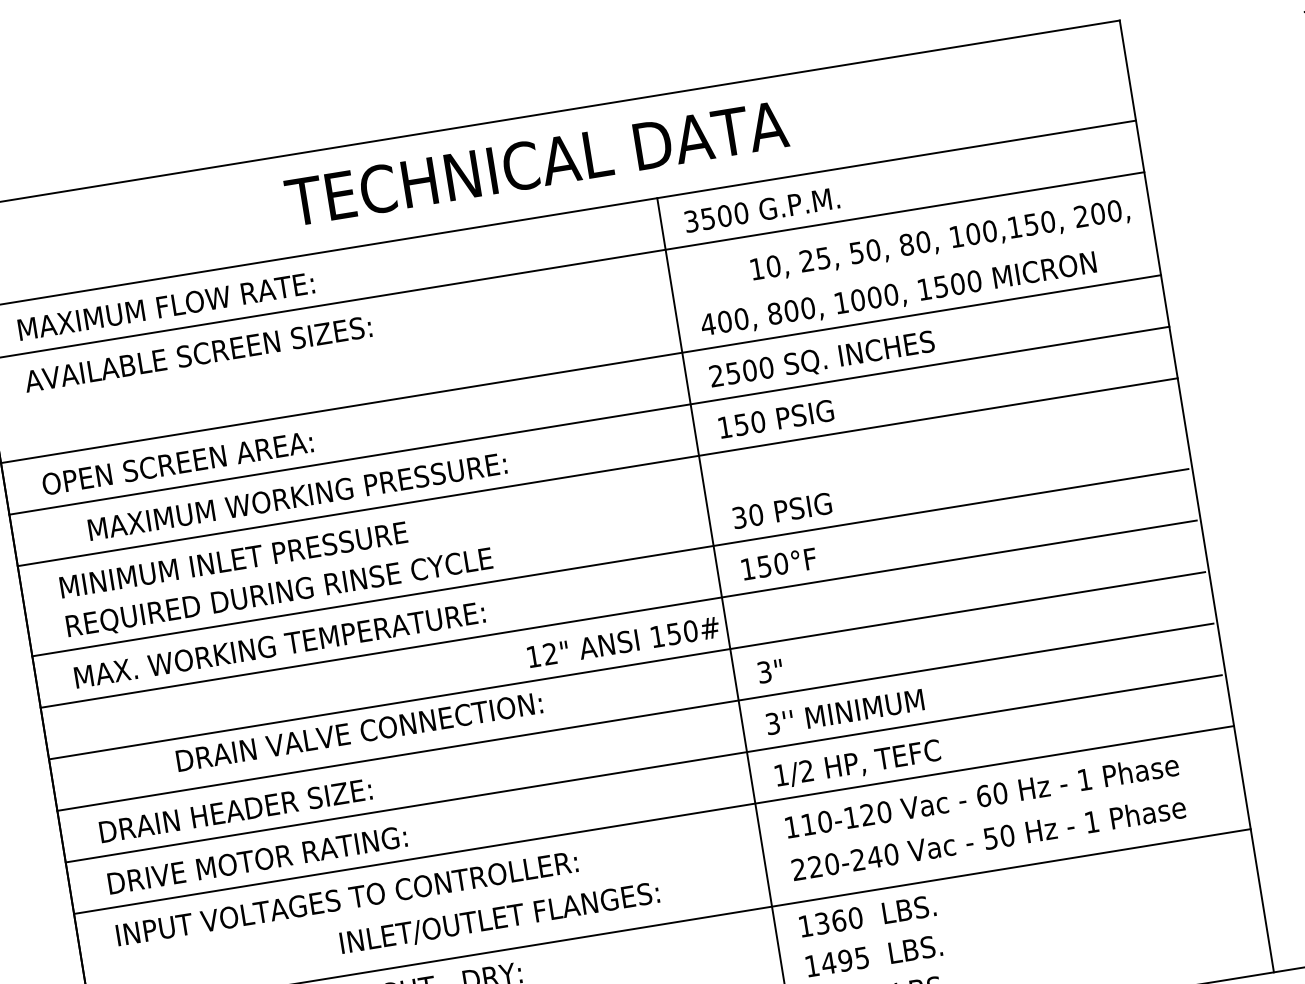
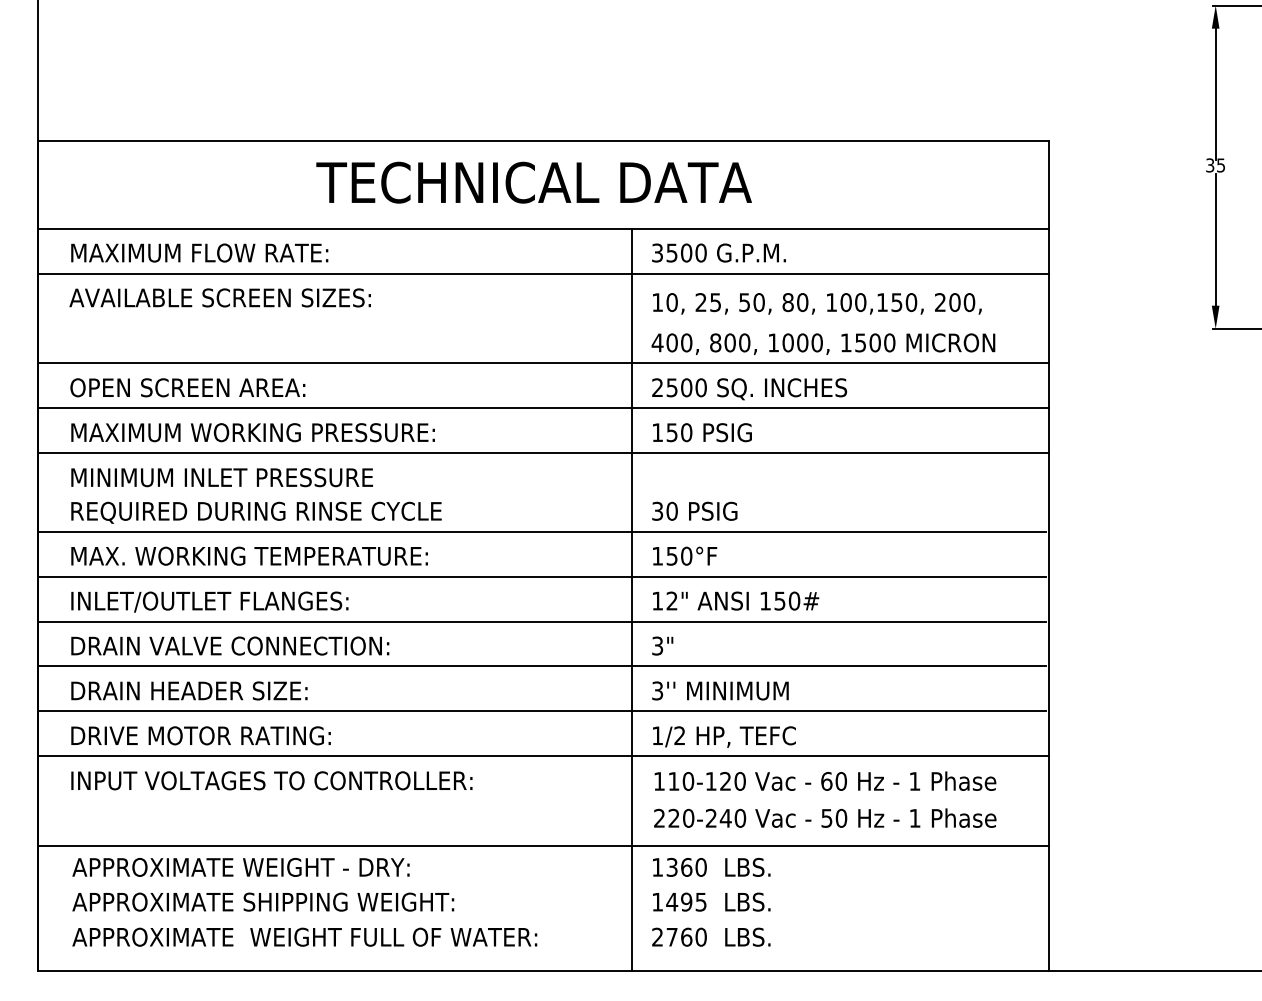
text: (940, 240) -> (817, 303), moved
text: (296, 496) -> (252, 432), moved
text: (624, 641) -> (736, 600), moved
text: (359, 731) -> (230, 645), moved
text: (499, 918) -> (209, 601), moved

